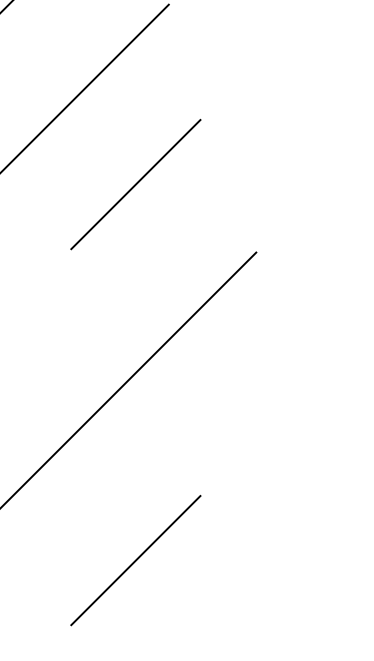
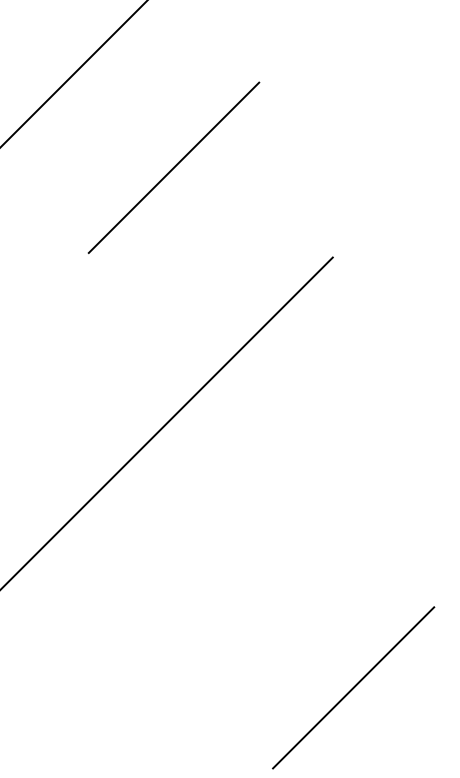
line: (135, 560) -> (173, 663), removed
line: (271, 578) -> (352, 687), added

